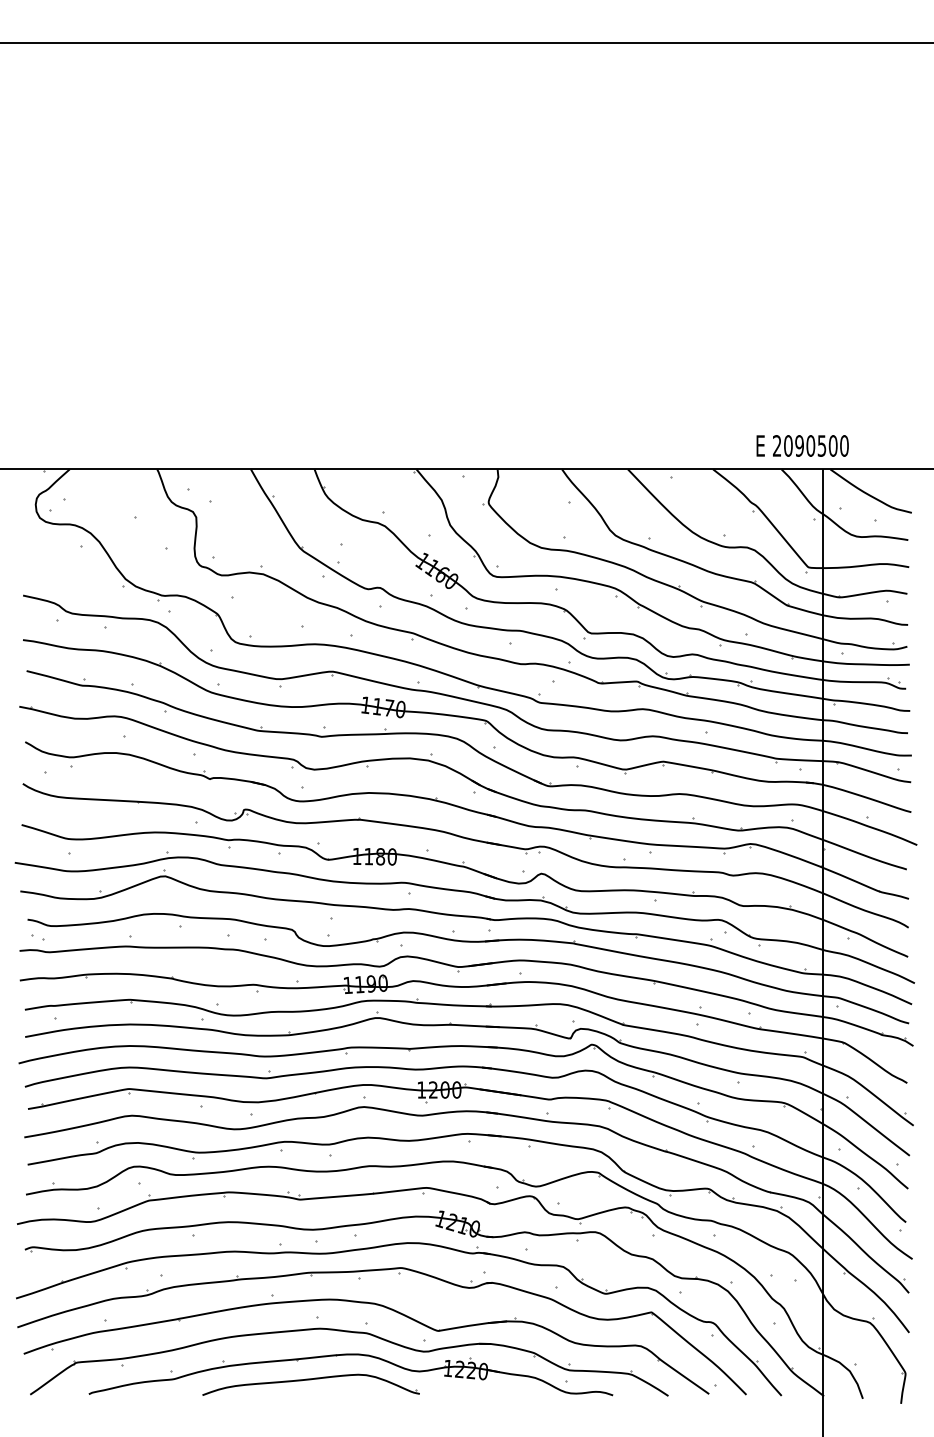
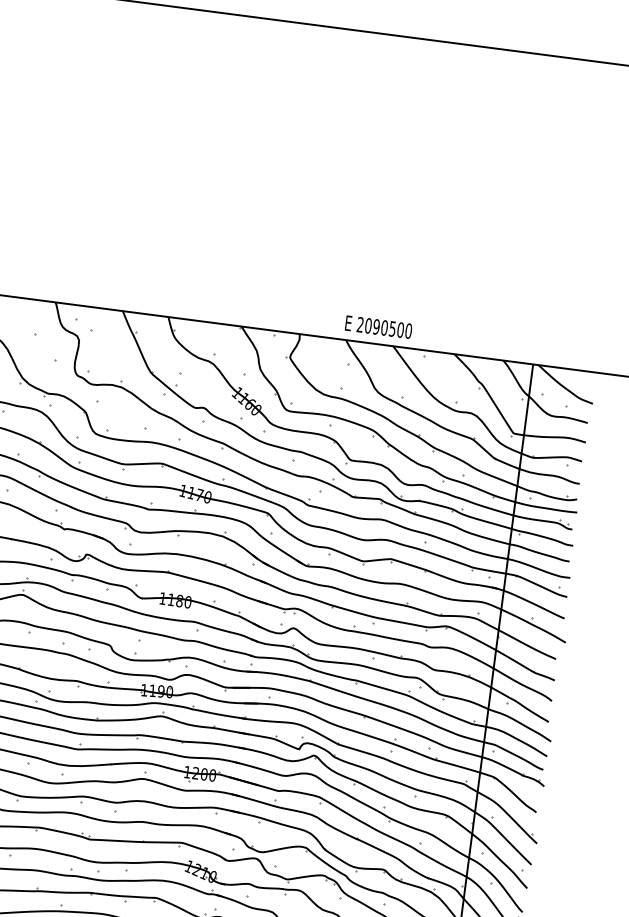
text: (802, 445) -> (378, 326), moved

